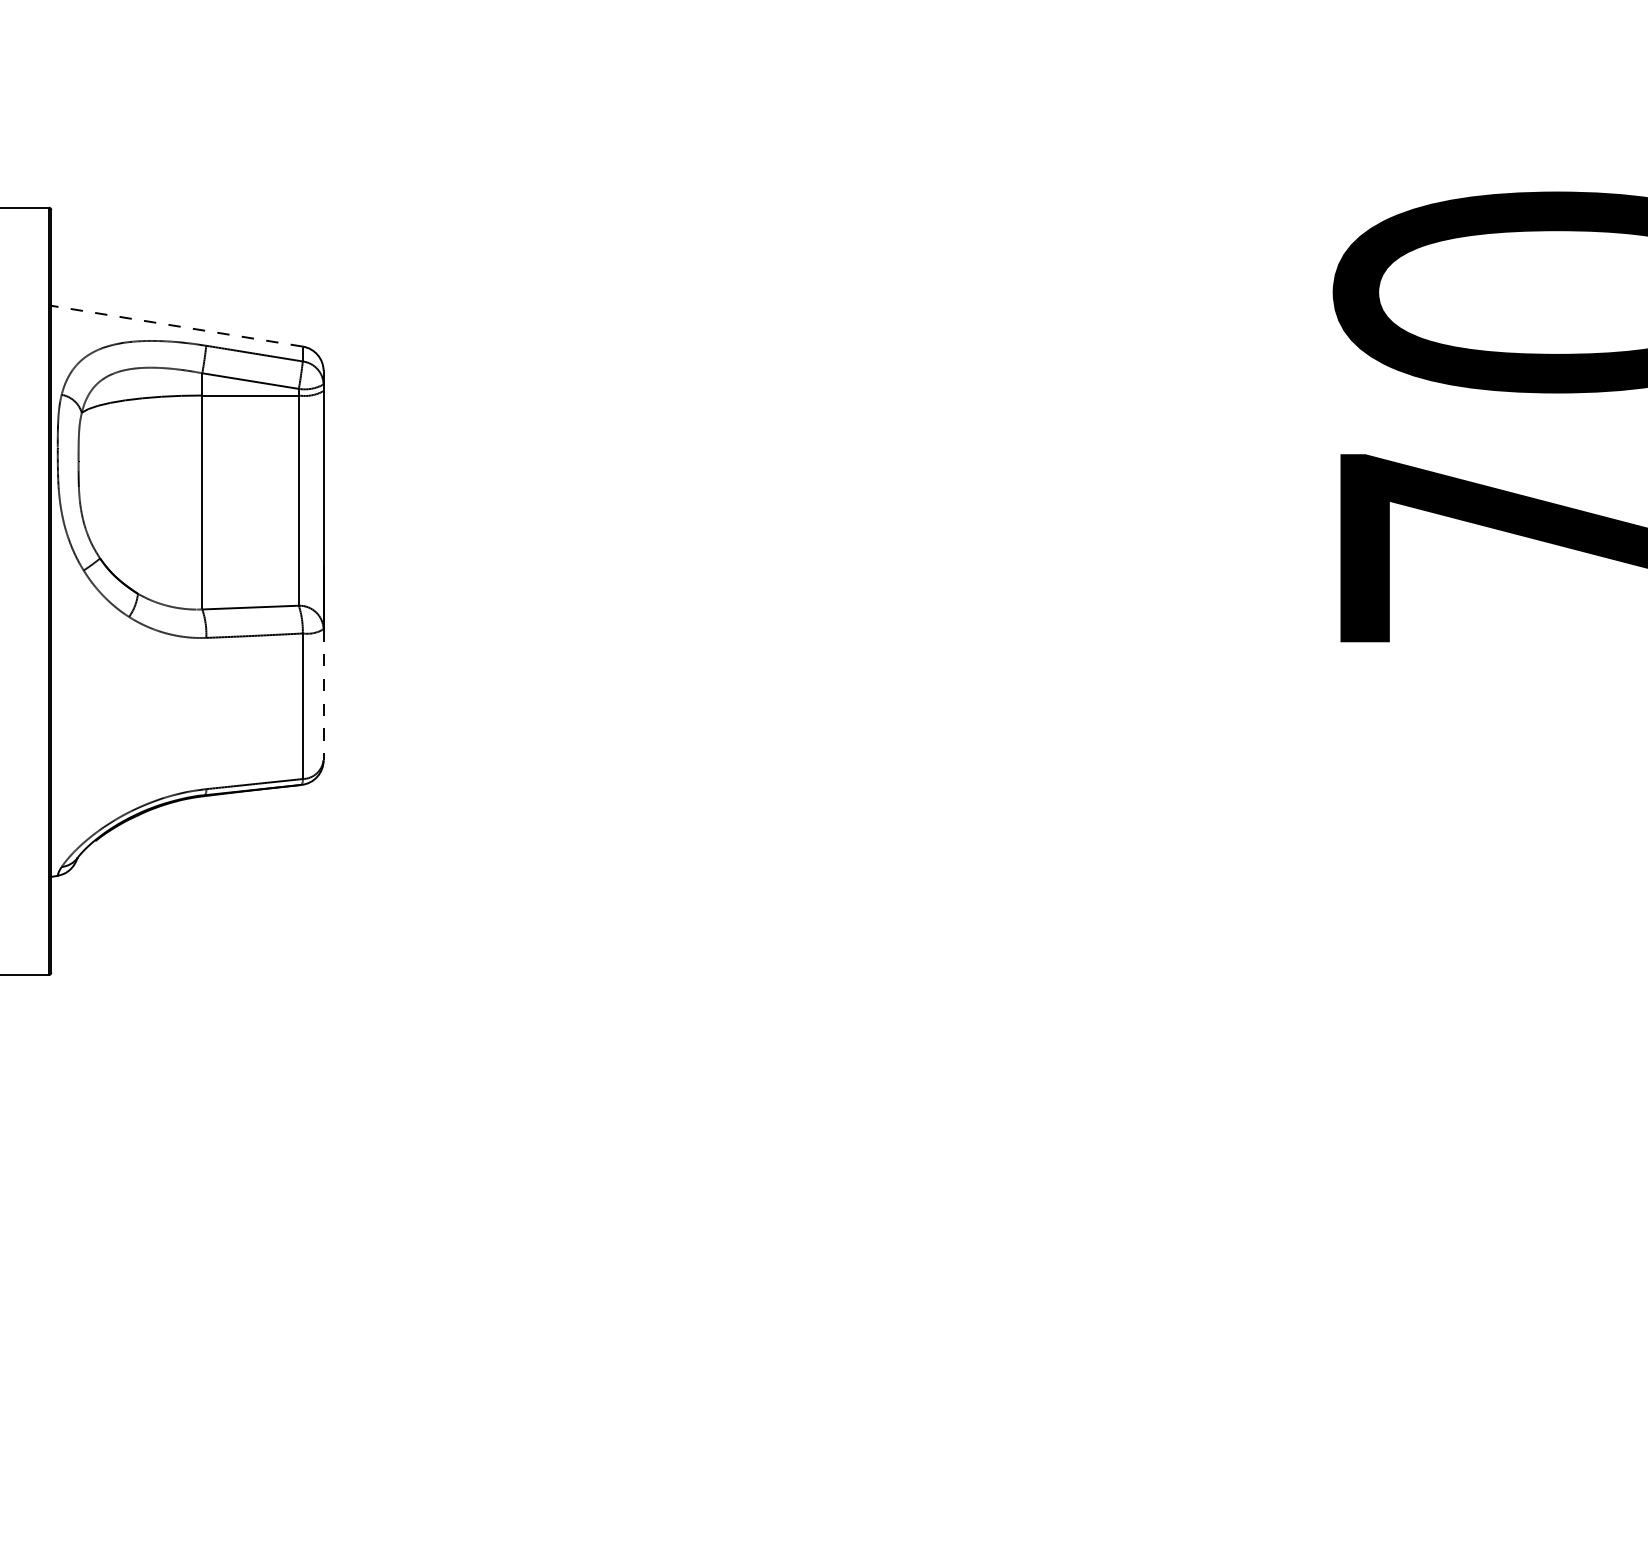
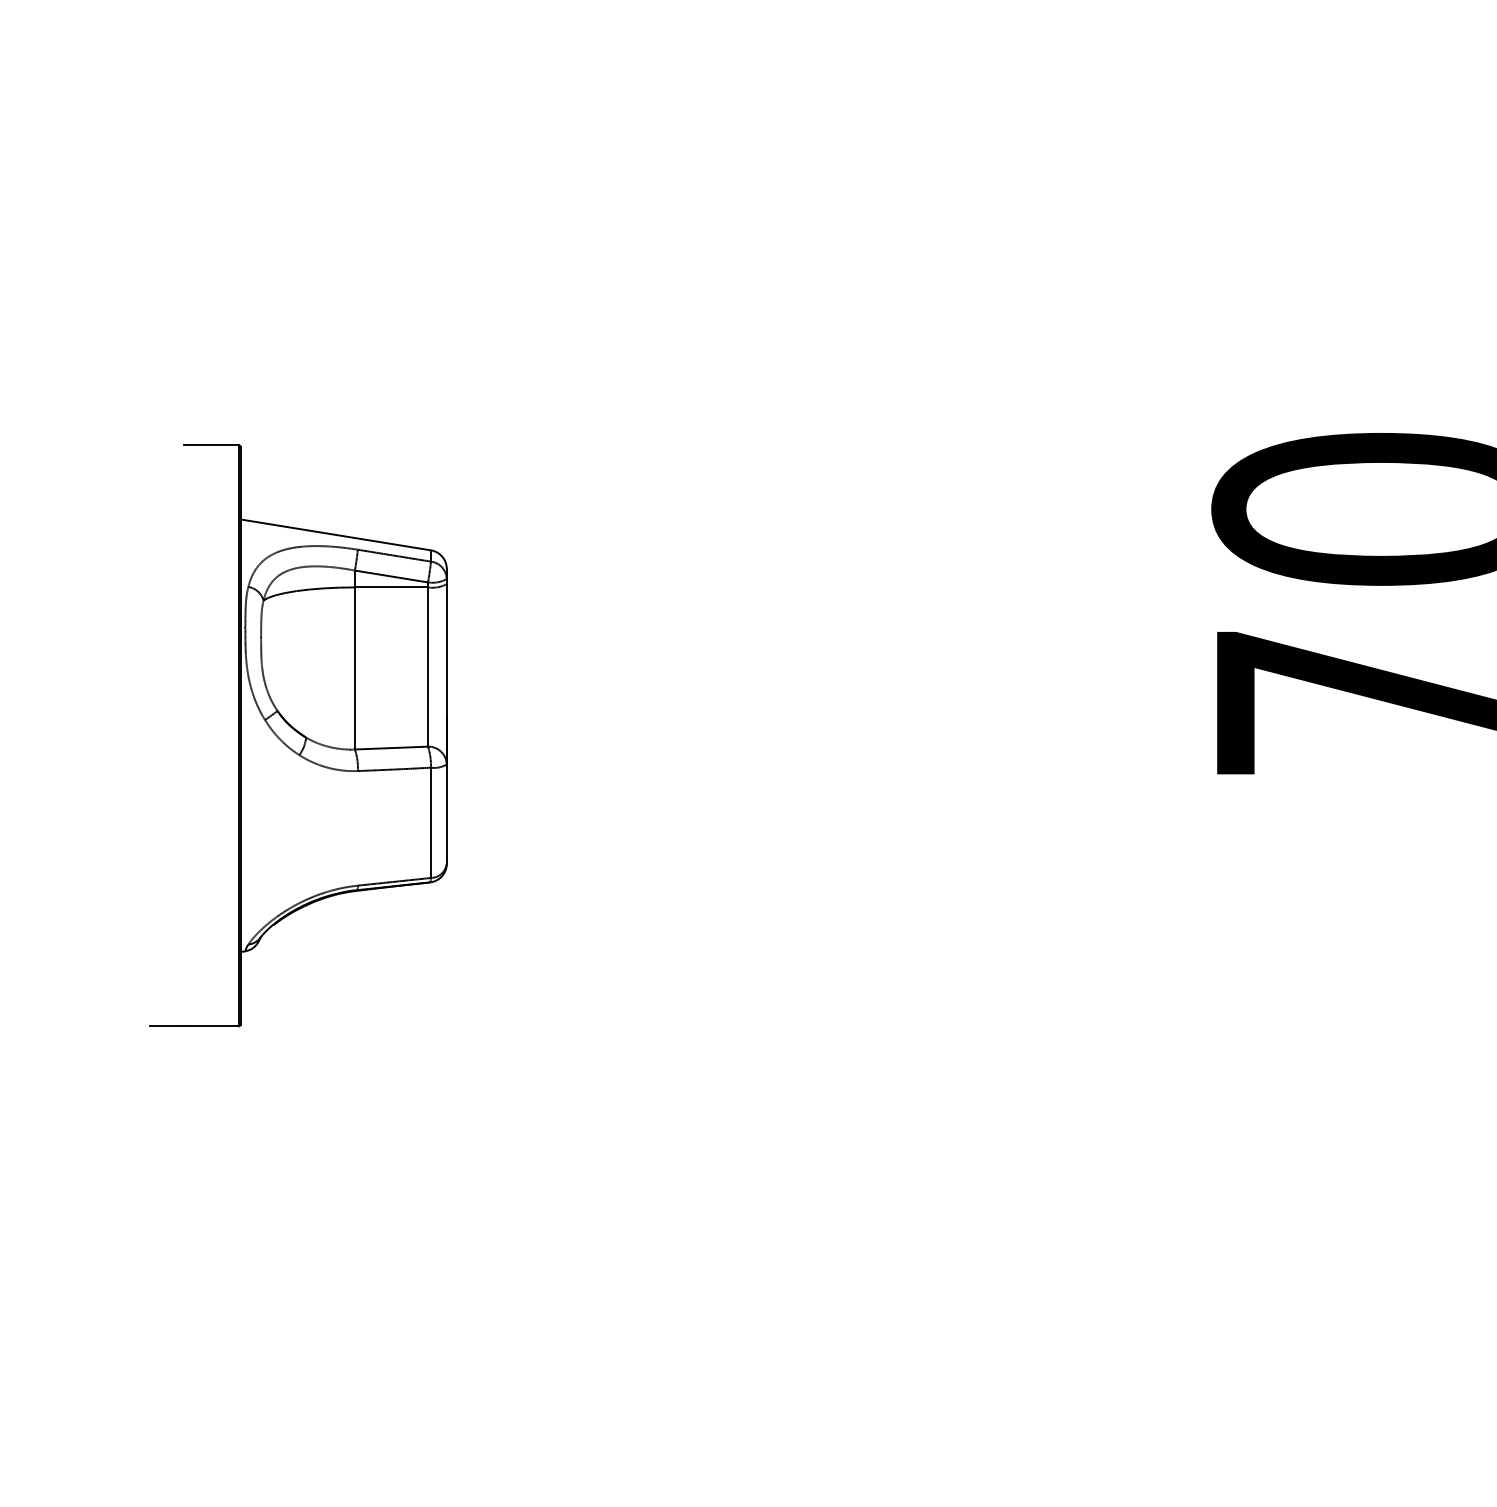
line: (176, 325) -> (335, 534), dashed -> solid
line: (323, 695) -> (446, 814), dashed -> solid

